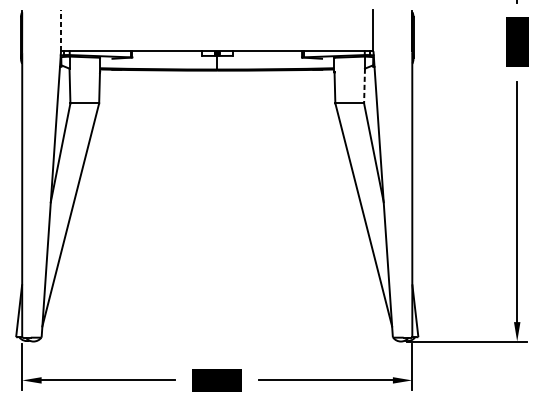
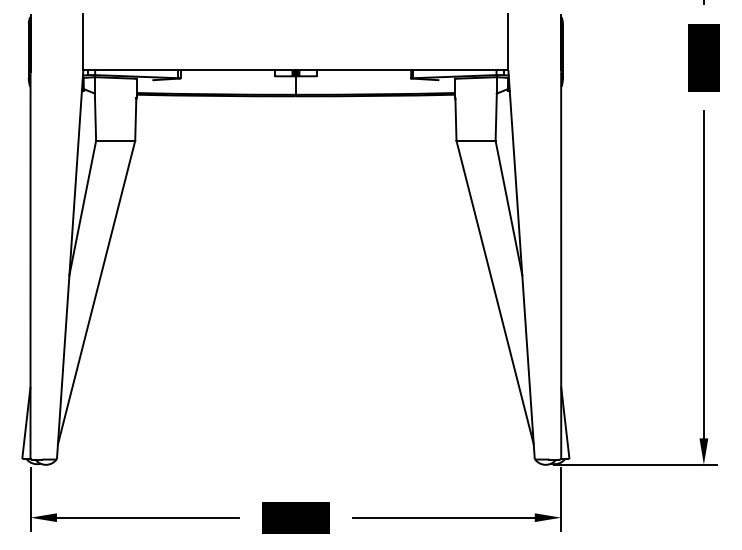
line: (61, 31) -> (83, 42), dashed -> solid
line: (364, 86) -> (496, 117), dashed -> solid

